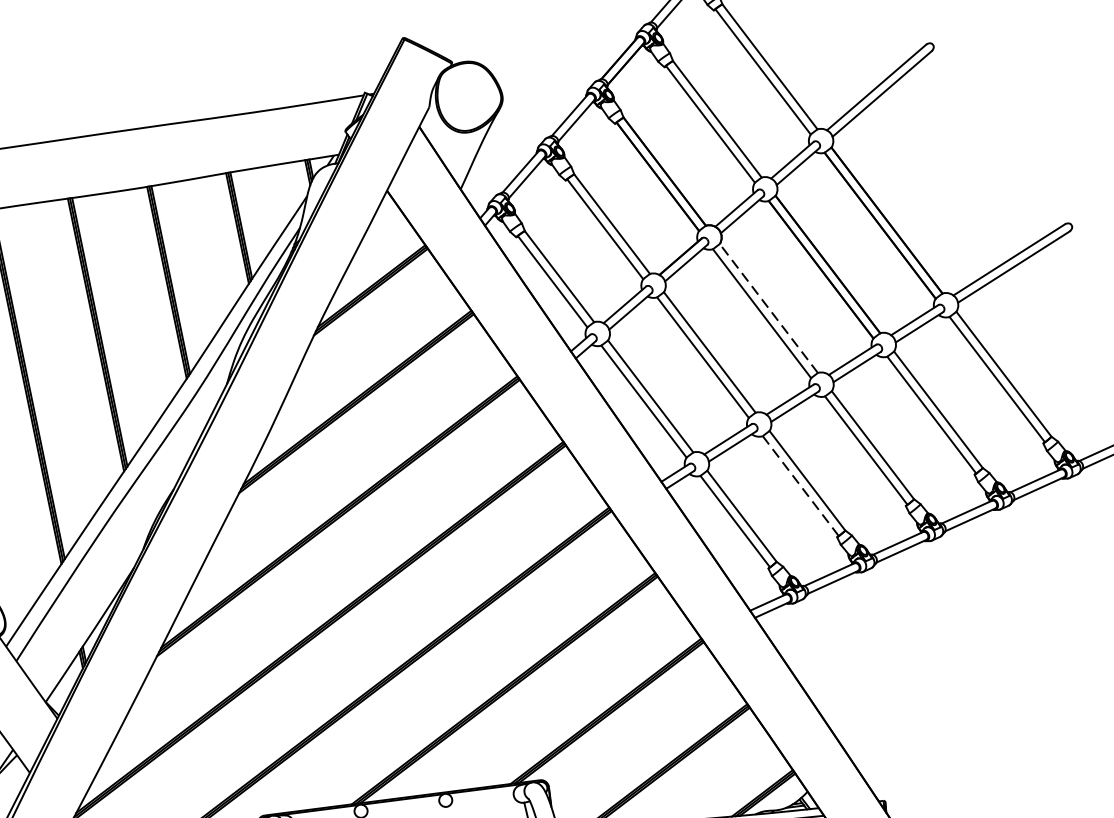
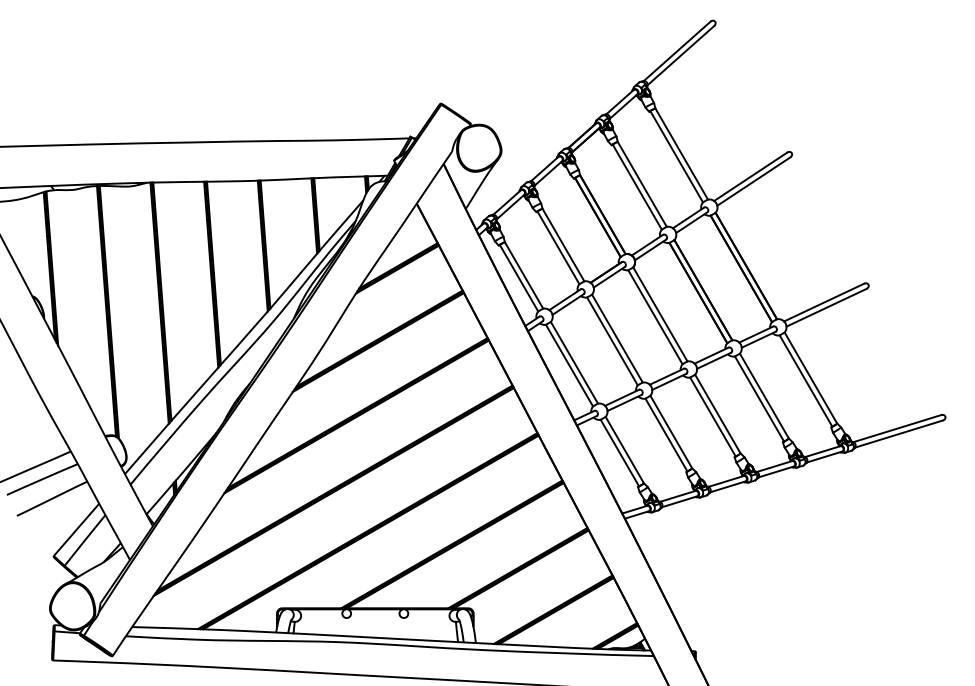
line: (768, 307) -> (660, 313), dashed -> solid
line: (800, 486) -> (666, 435), dashed -> solid

